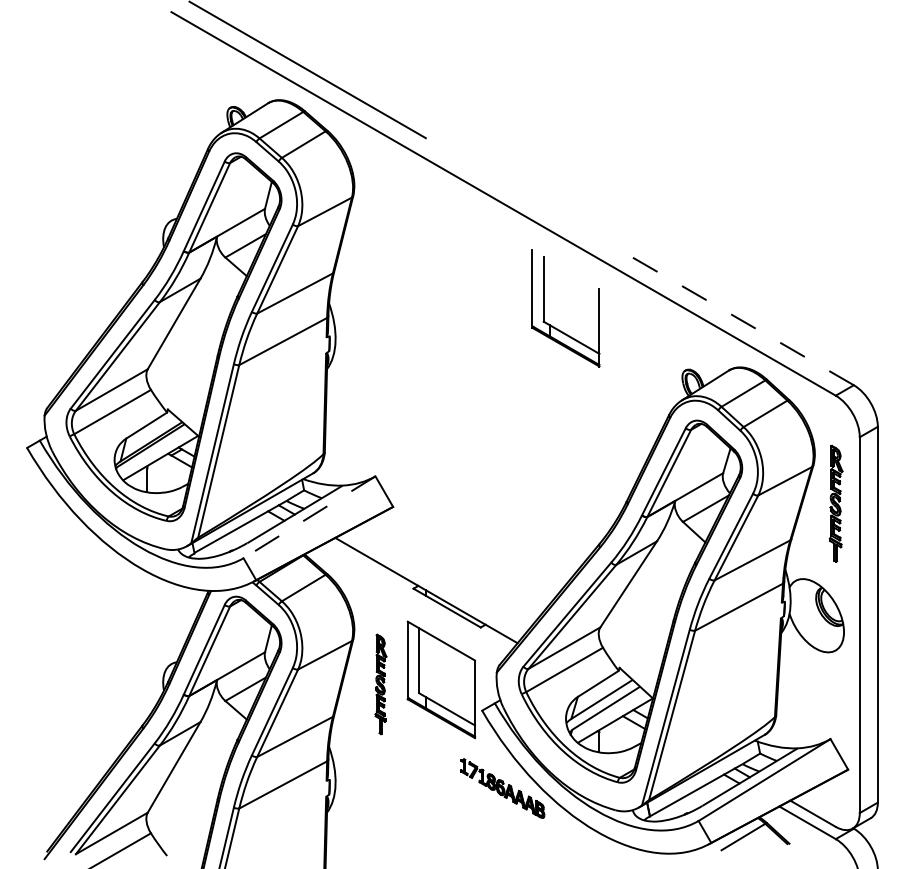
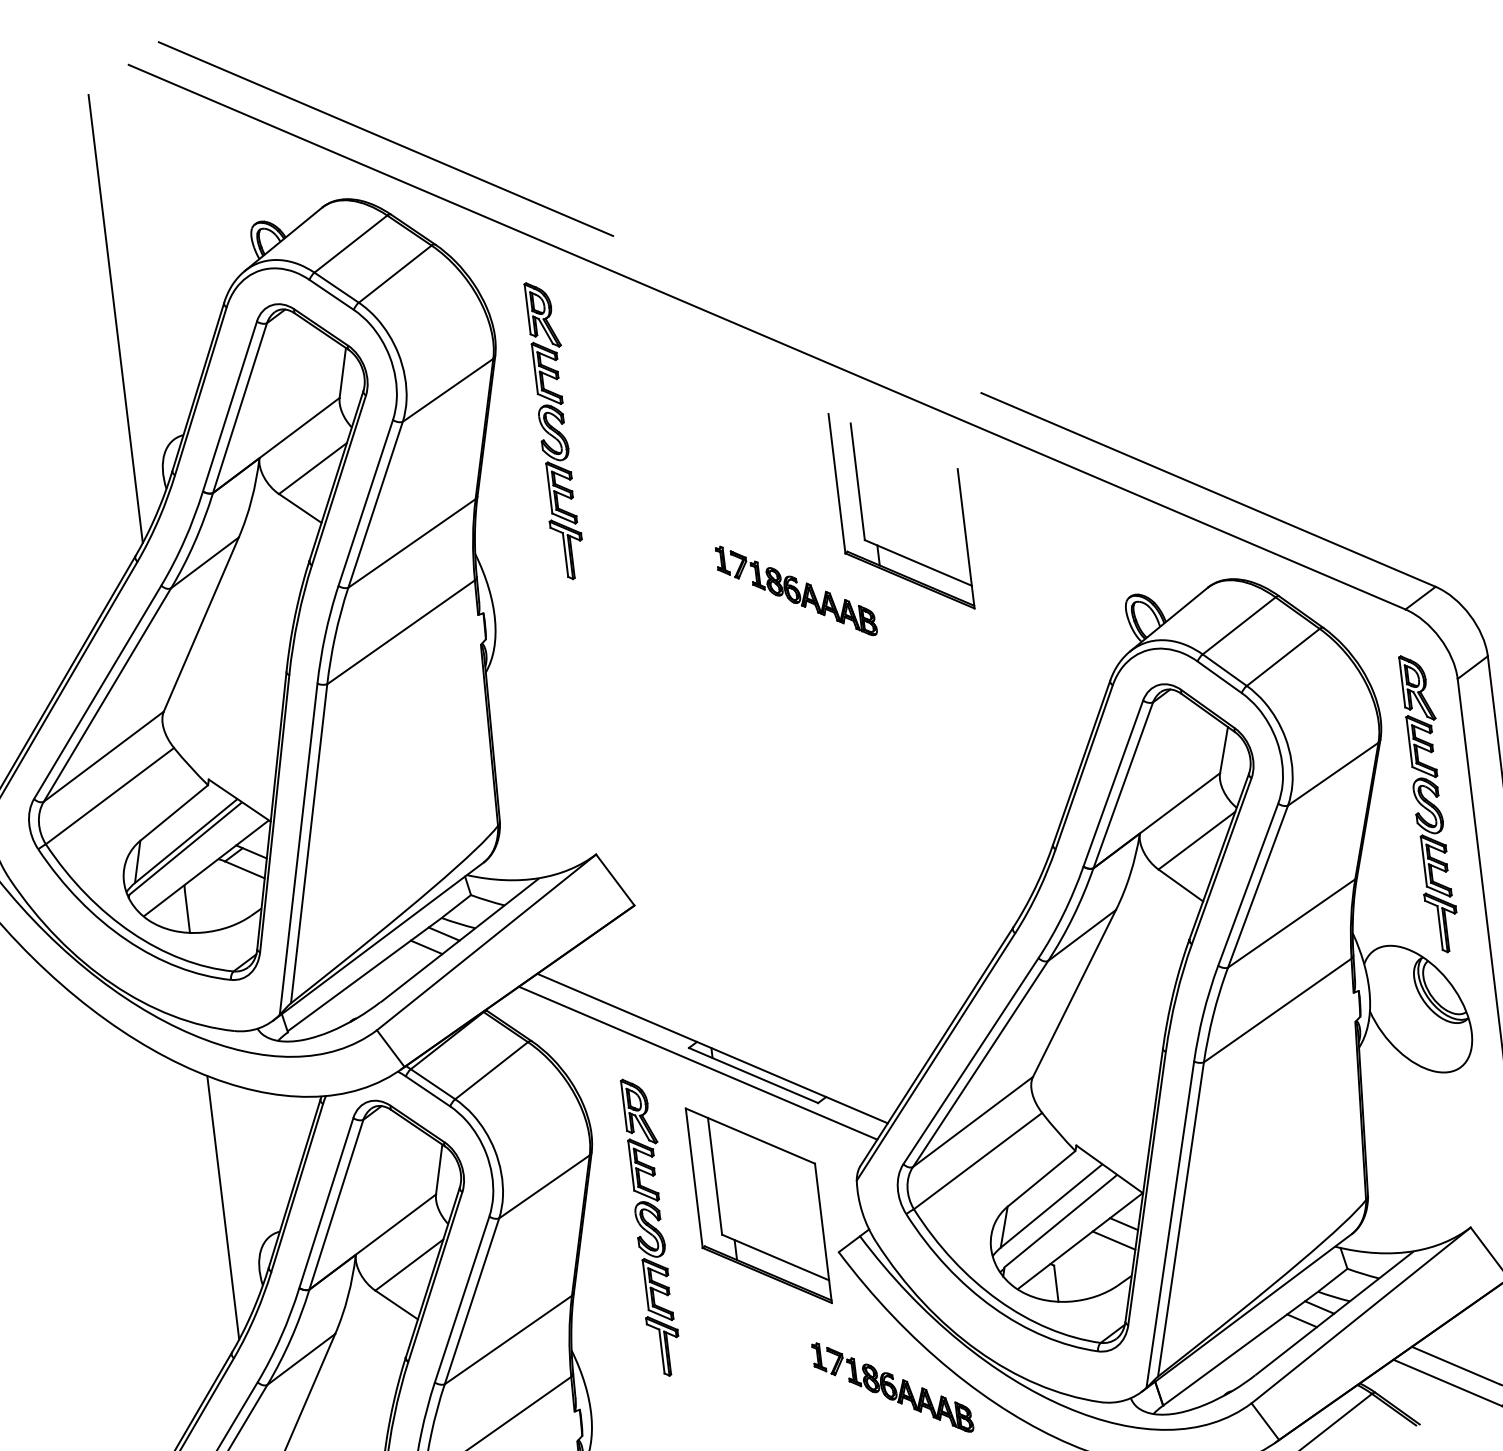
line: (147, 150) -> (115, 318), added
part: (380, 240) -> (553, 429), added
line: (735, 316) -> (1208, 489), dashed -> solid
part: (502, 344) -> (795, 589), added
part: (836, 503) -> (1430, 803), size x1.43
line: (309, 517) -> (486, 942), dashed -> solid
line: (417, 597) -> (697, 1062), added
line: (147, 645) -> (223, 1207), added
part: (380, 684) -> (650, 1227), size x1.67

